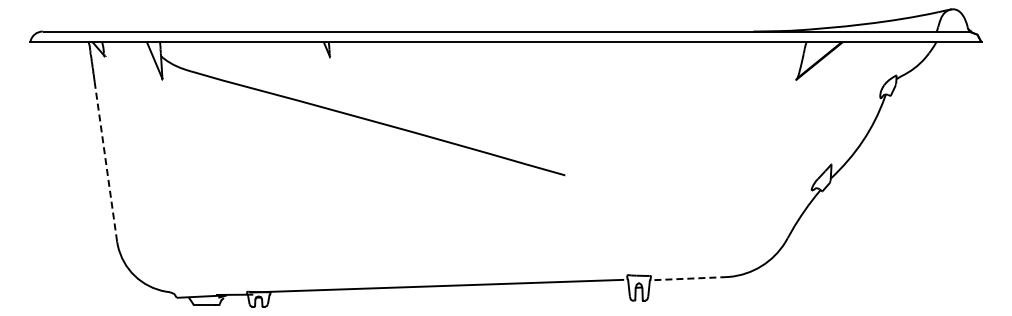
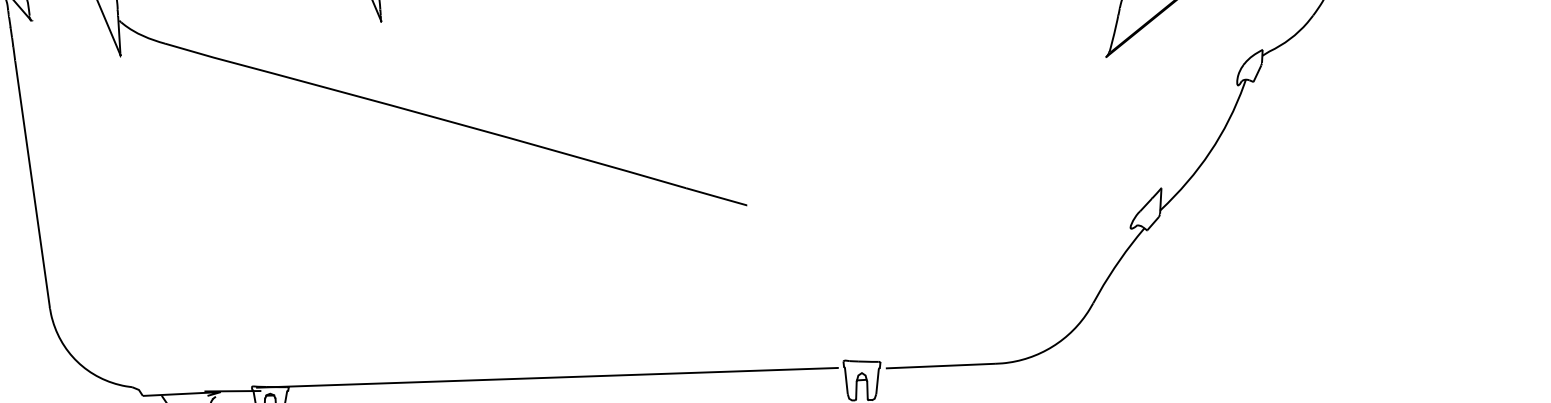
line: (105, 160) -> (31, 182), dashed -> solid
line: (691, 278) -> (943, 365), dashed -> solid

